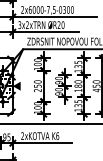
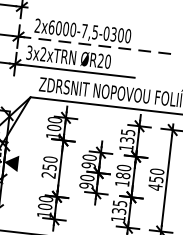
line: (55, 17) -> (95, 46), solid -> dashed

